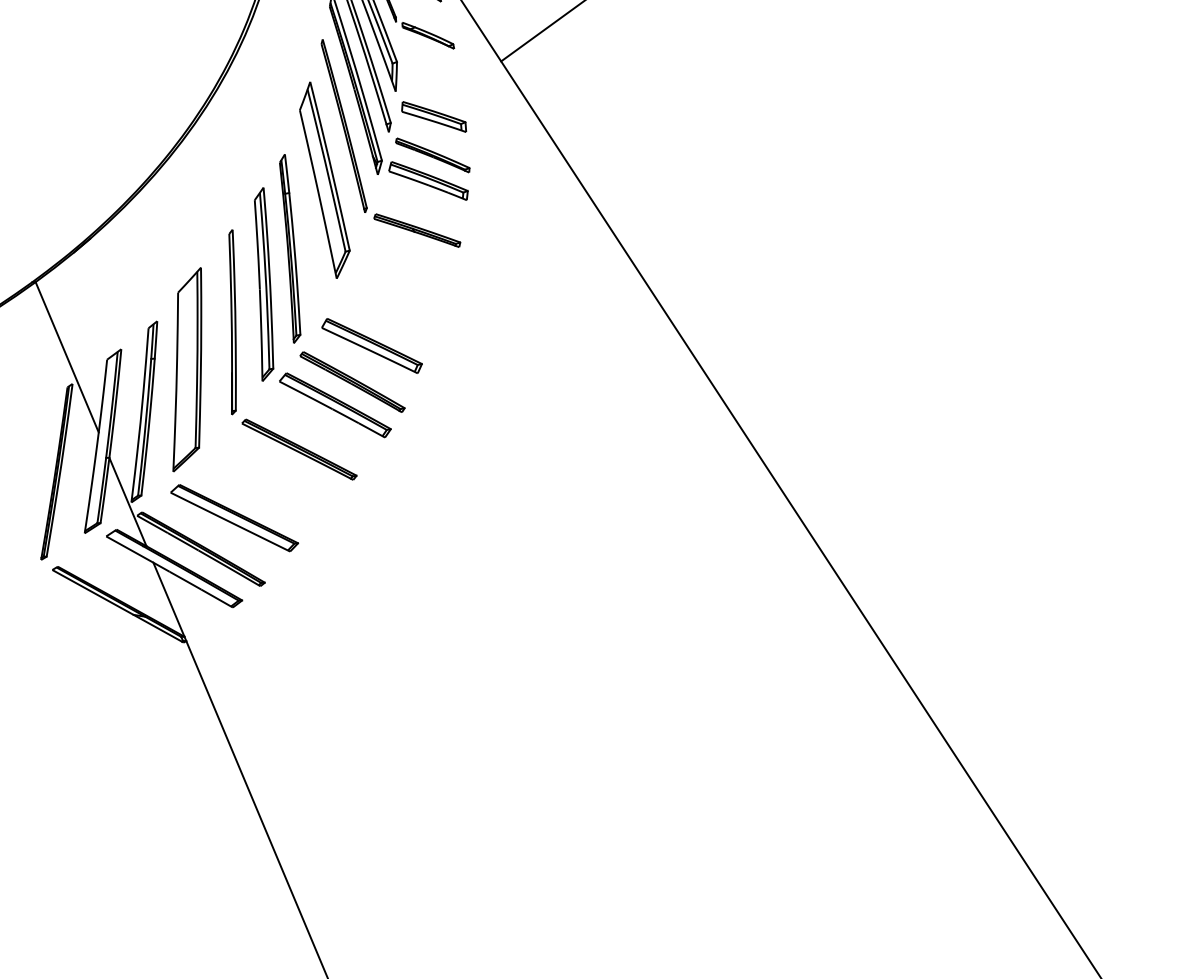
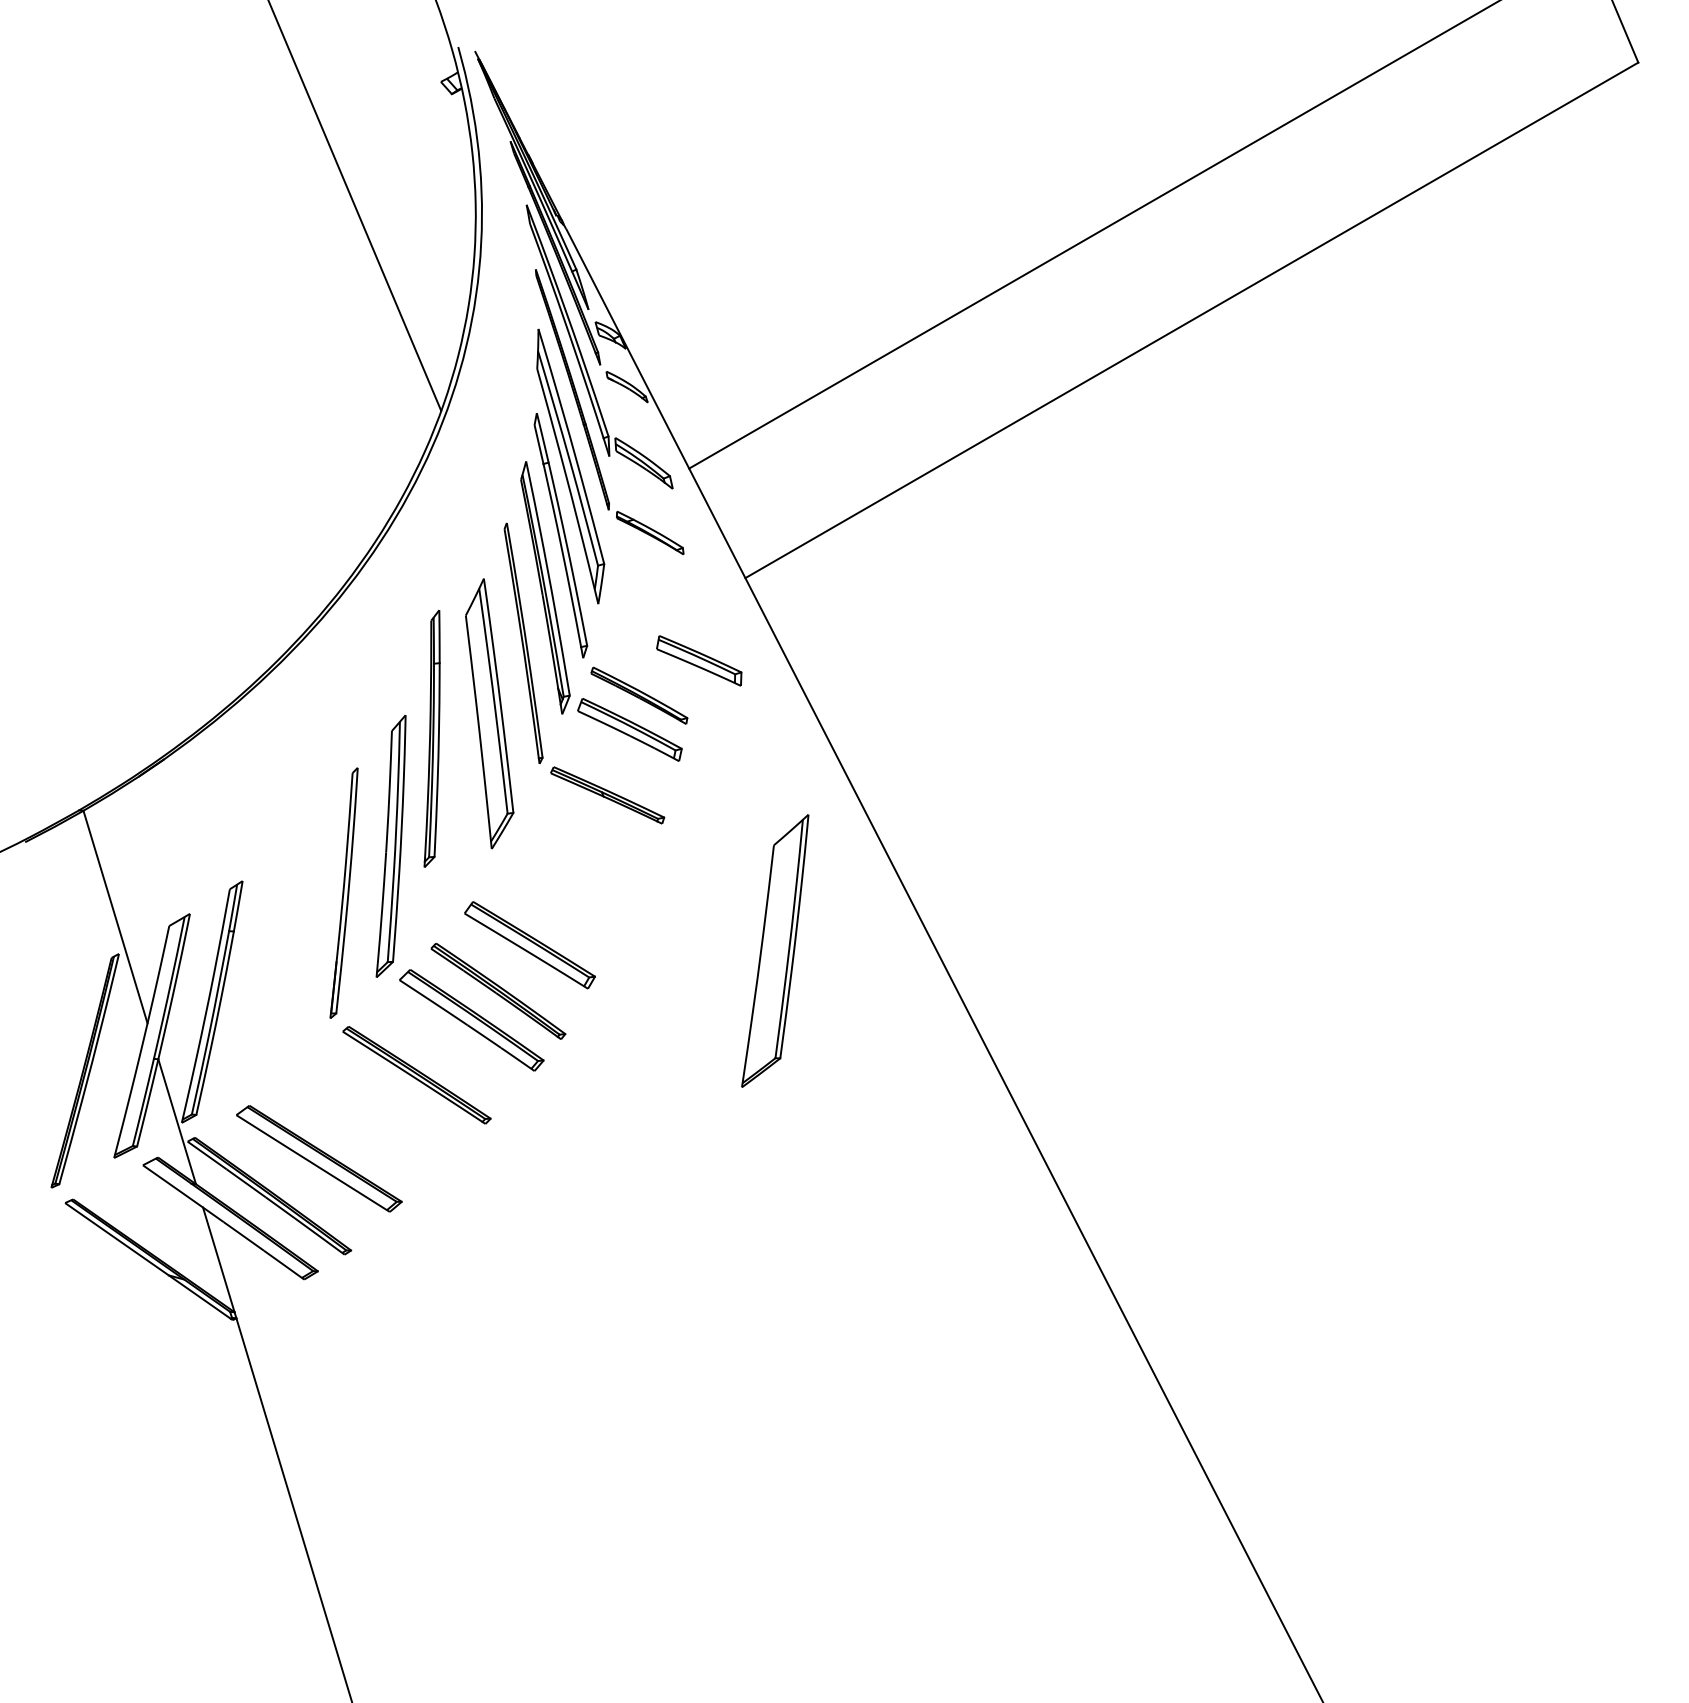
part: (433, 116) -> (699, 660), moved
part: (289, 248) -> (431, 738), moved
part: (187, 369) -> (775, 950), moved

